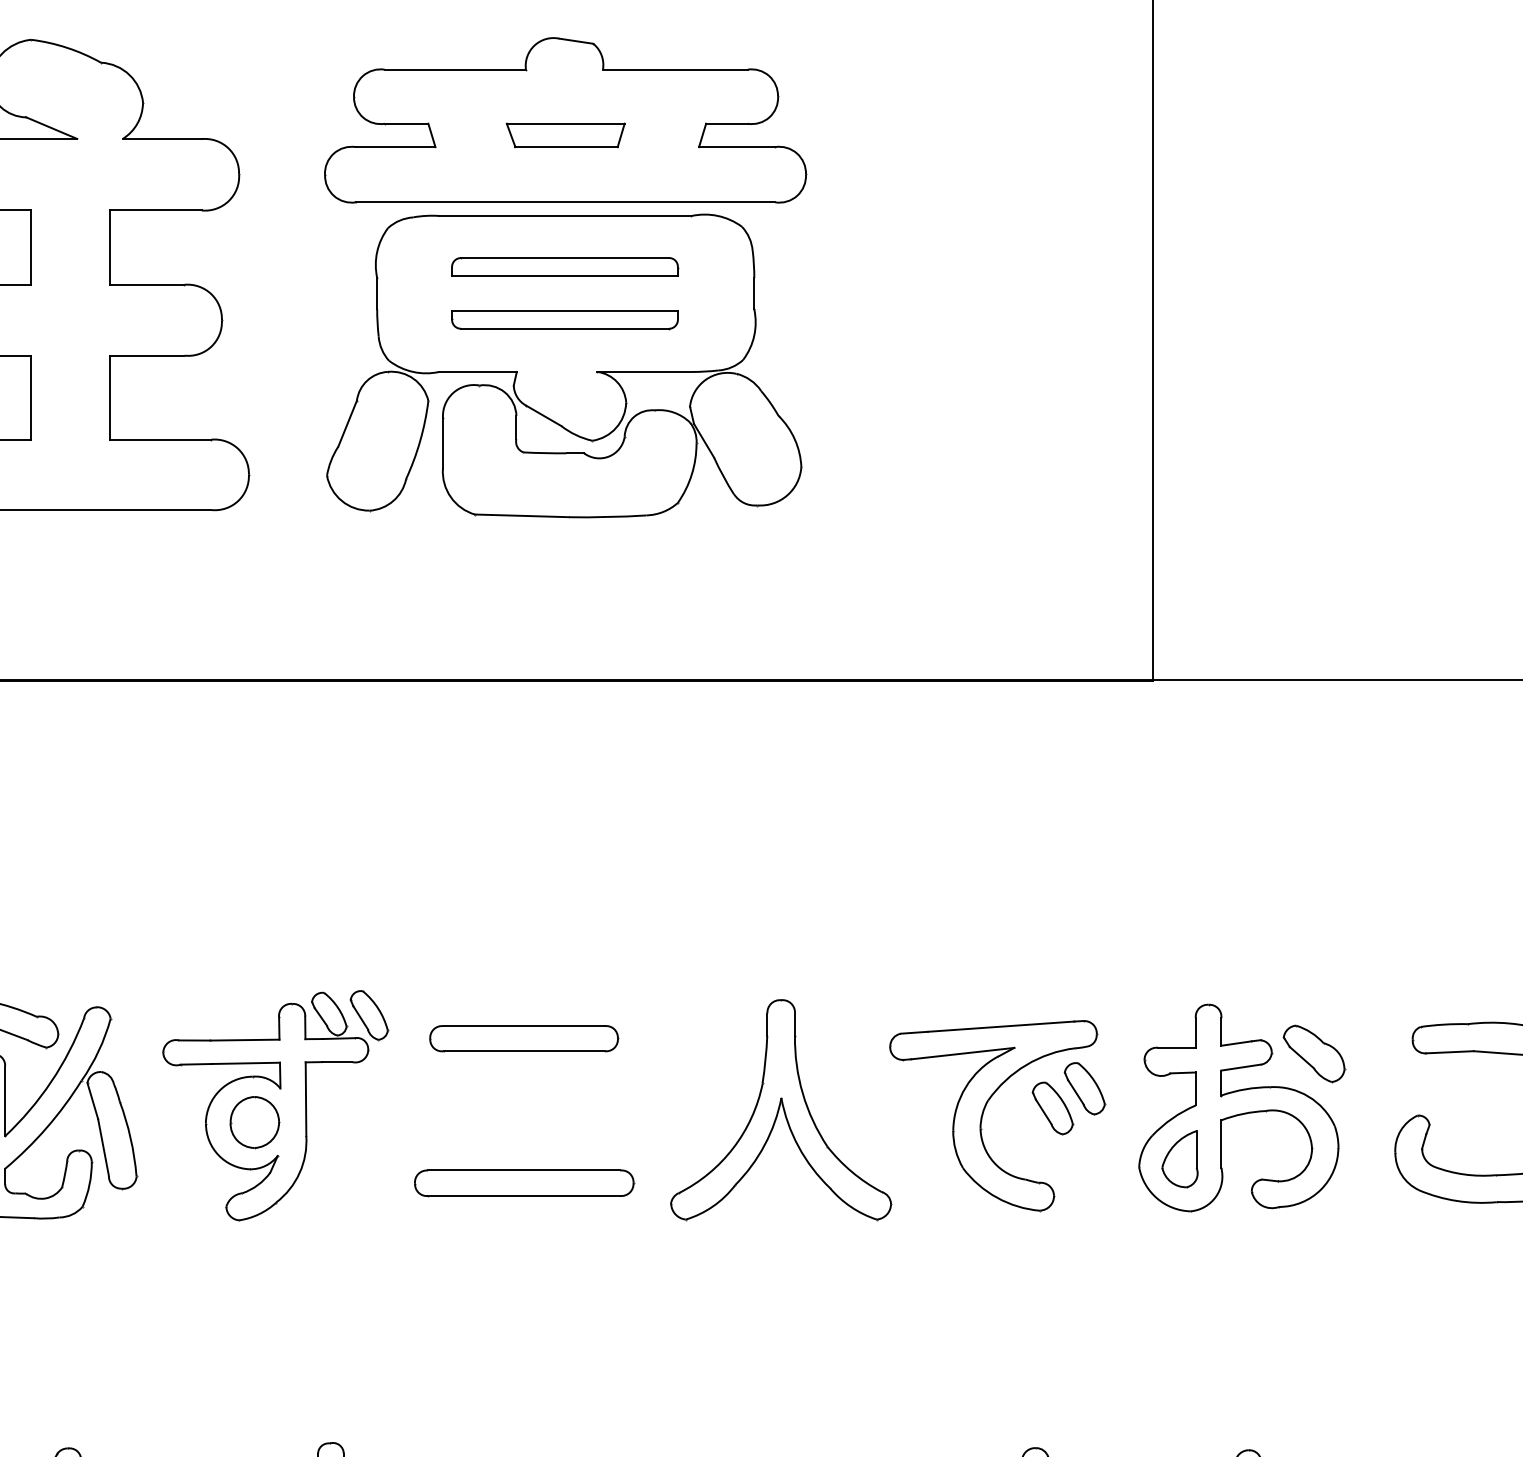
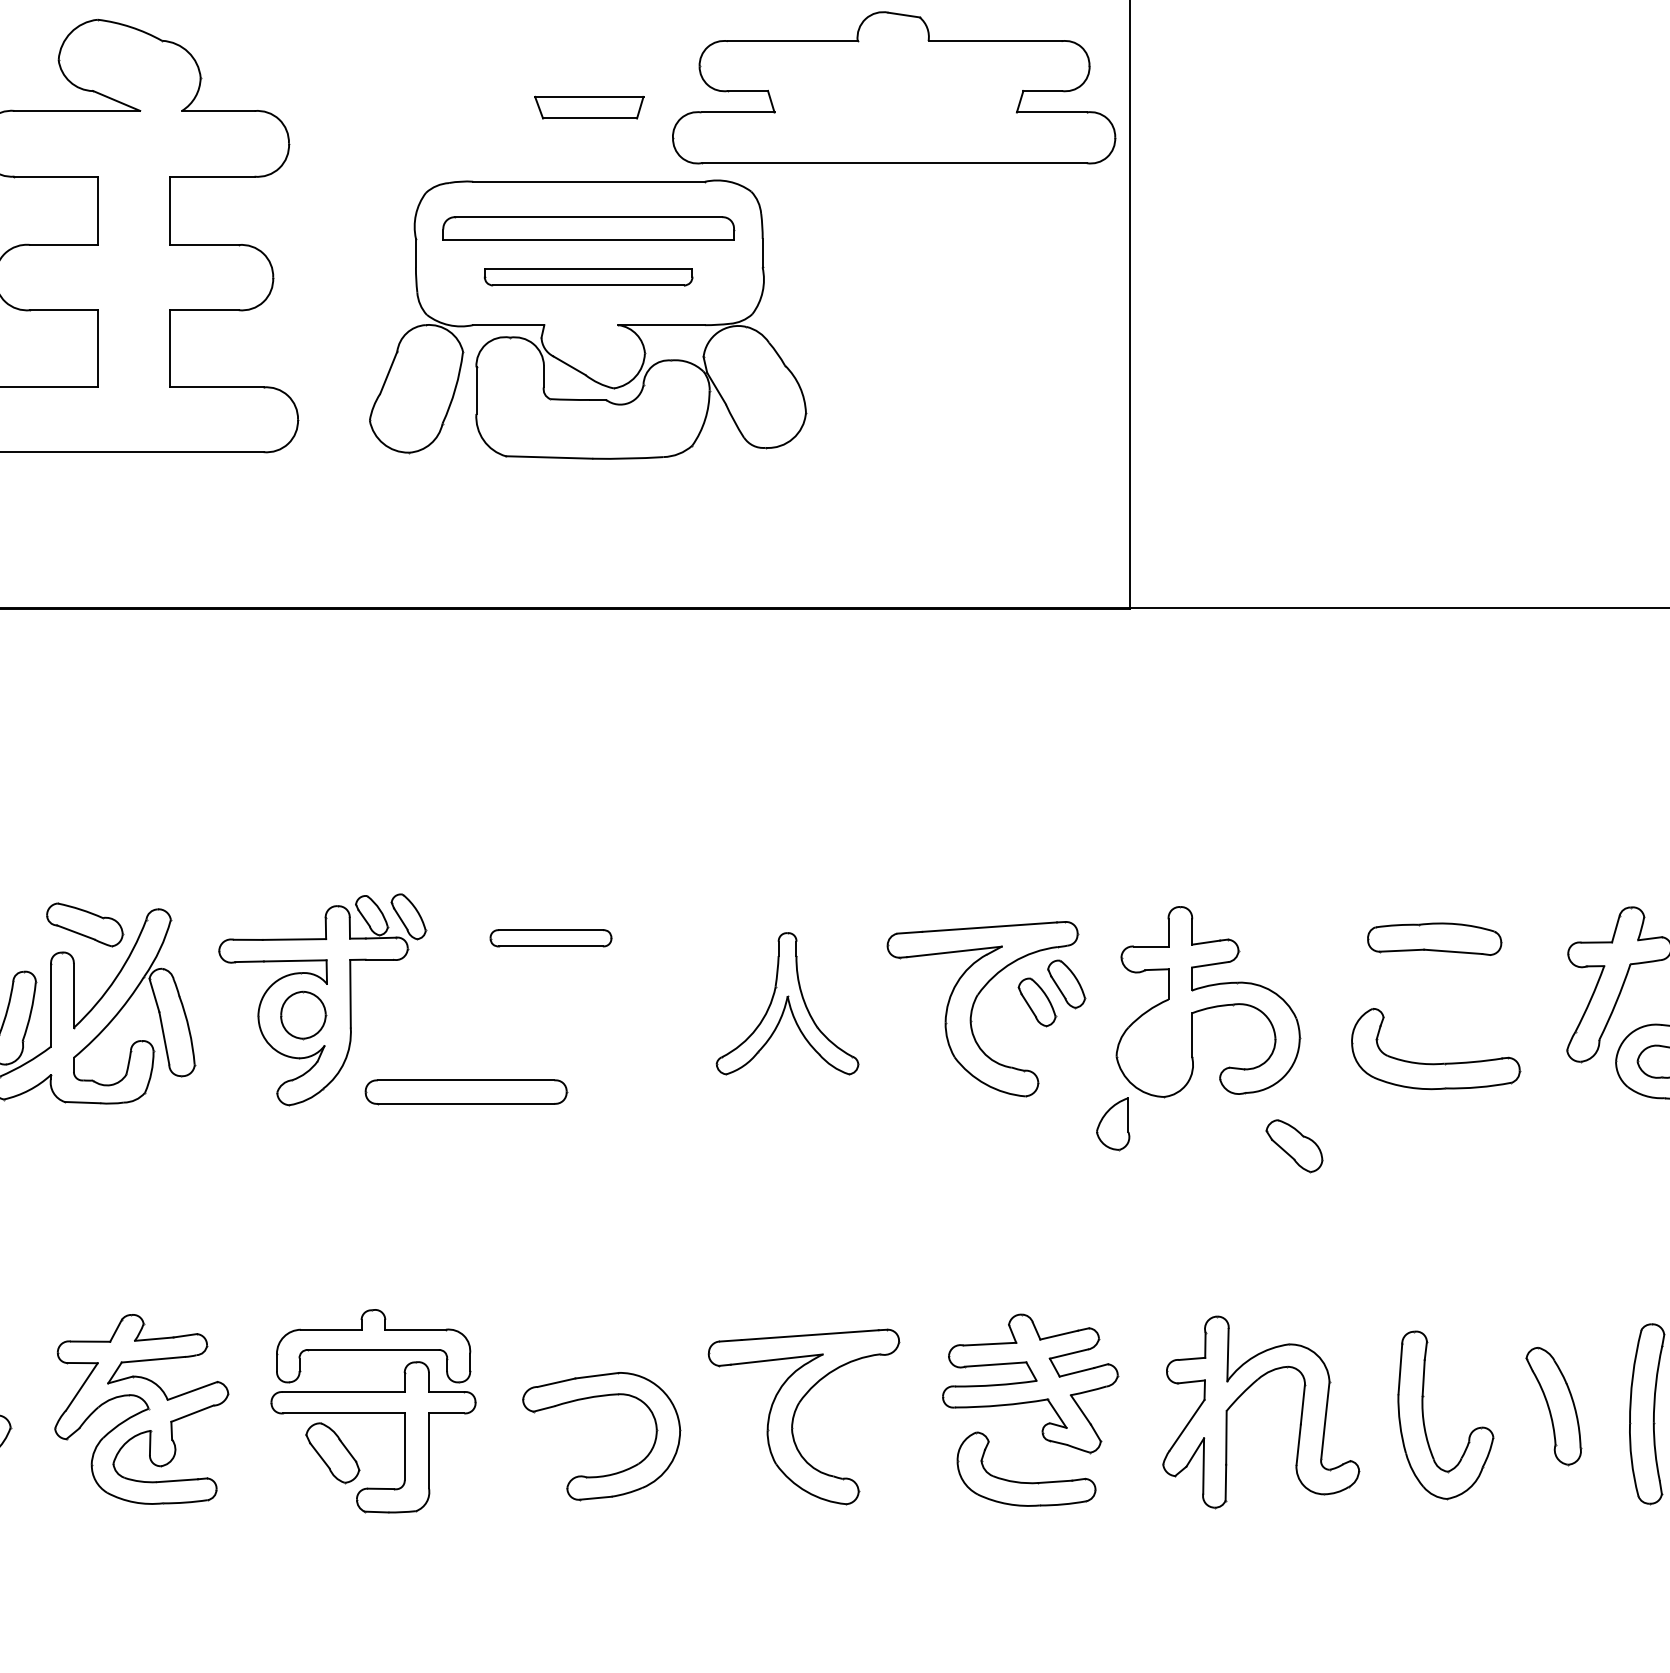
part: (565, 119) -> (894, 87), moved
part: (564, 266) -> (588, 228), size x1.4
part: (523, 1039) -> (550, 938), size x0.7
part: (1314, 1054) -> (1294, 1146), moved
part: (781, 1109) -> (787, 1003), size x0.7
part: (1180, 1159) -> (1113, 1124), moved
part: (524, 1183) -> (466, 1092), moved

